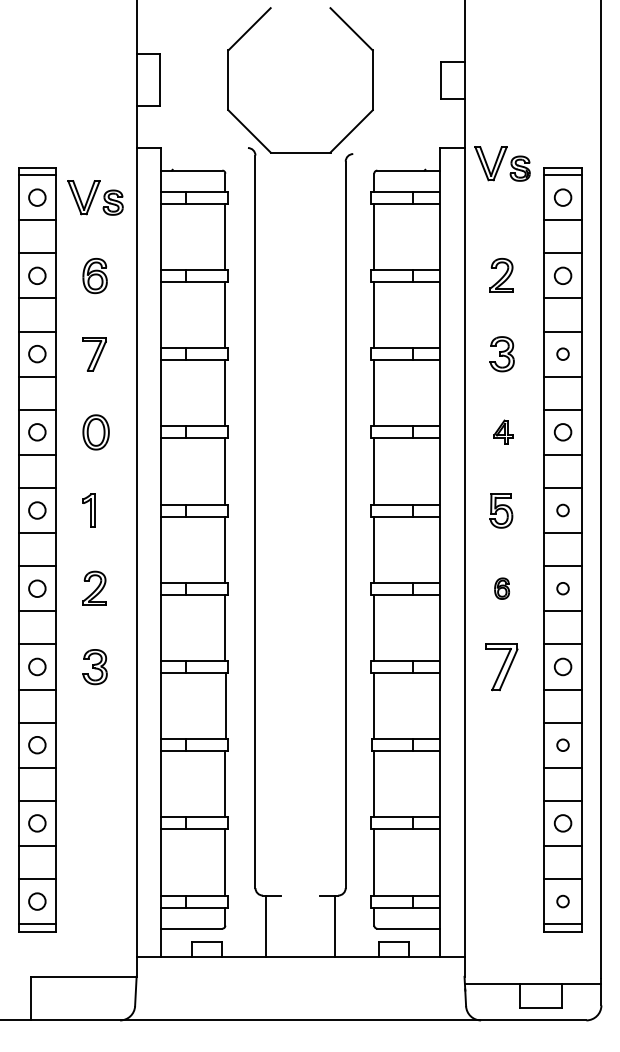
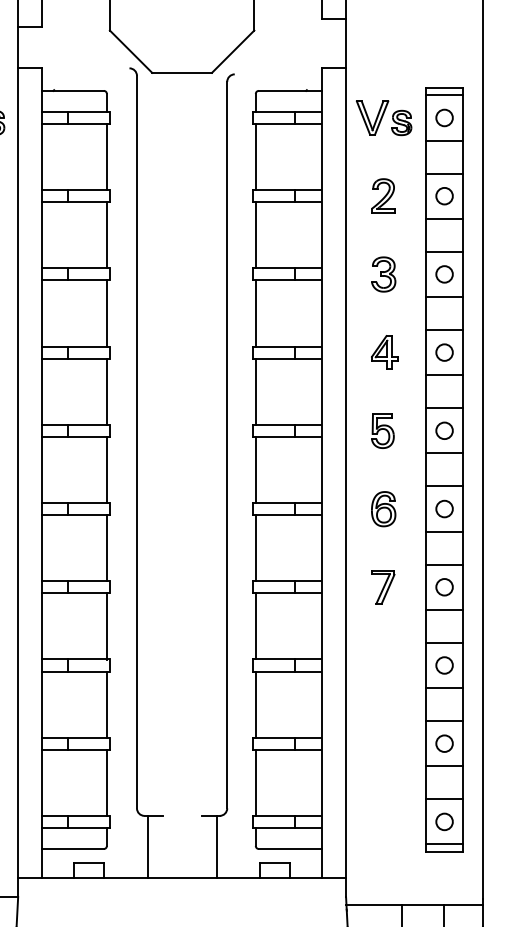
part: (502, 163) -> (384, 117), moved
circle: (562, 354) -> (444, 274), size x1.43
part: (503, 431) -> (385, 351), size x1.43
circle: (562, 510) -> (444, 430), size x1.43
part: (501, 588) -> (383, 508), size x1.67
circle: (562, 588) -> (444, 508), size x1.43
part: (501, 666) -> (383, 586), size x0.71
circle: (562, 745) -> (444, 665), size x1.43
circle: (562, 901) -> (444, 821), size x1.43

